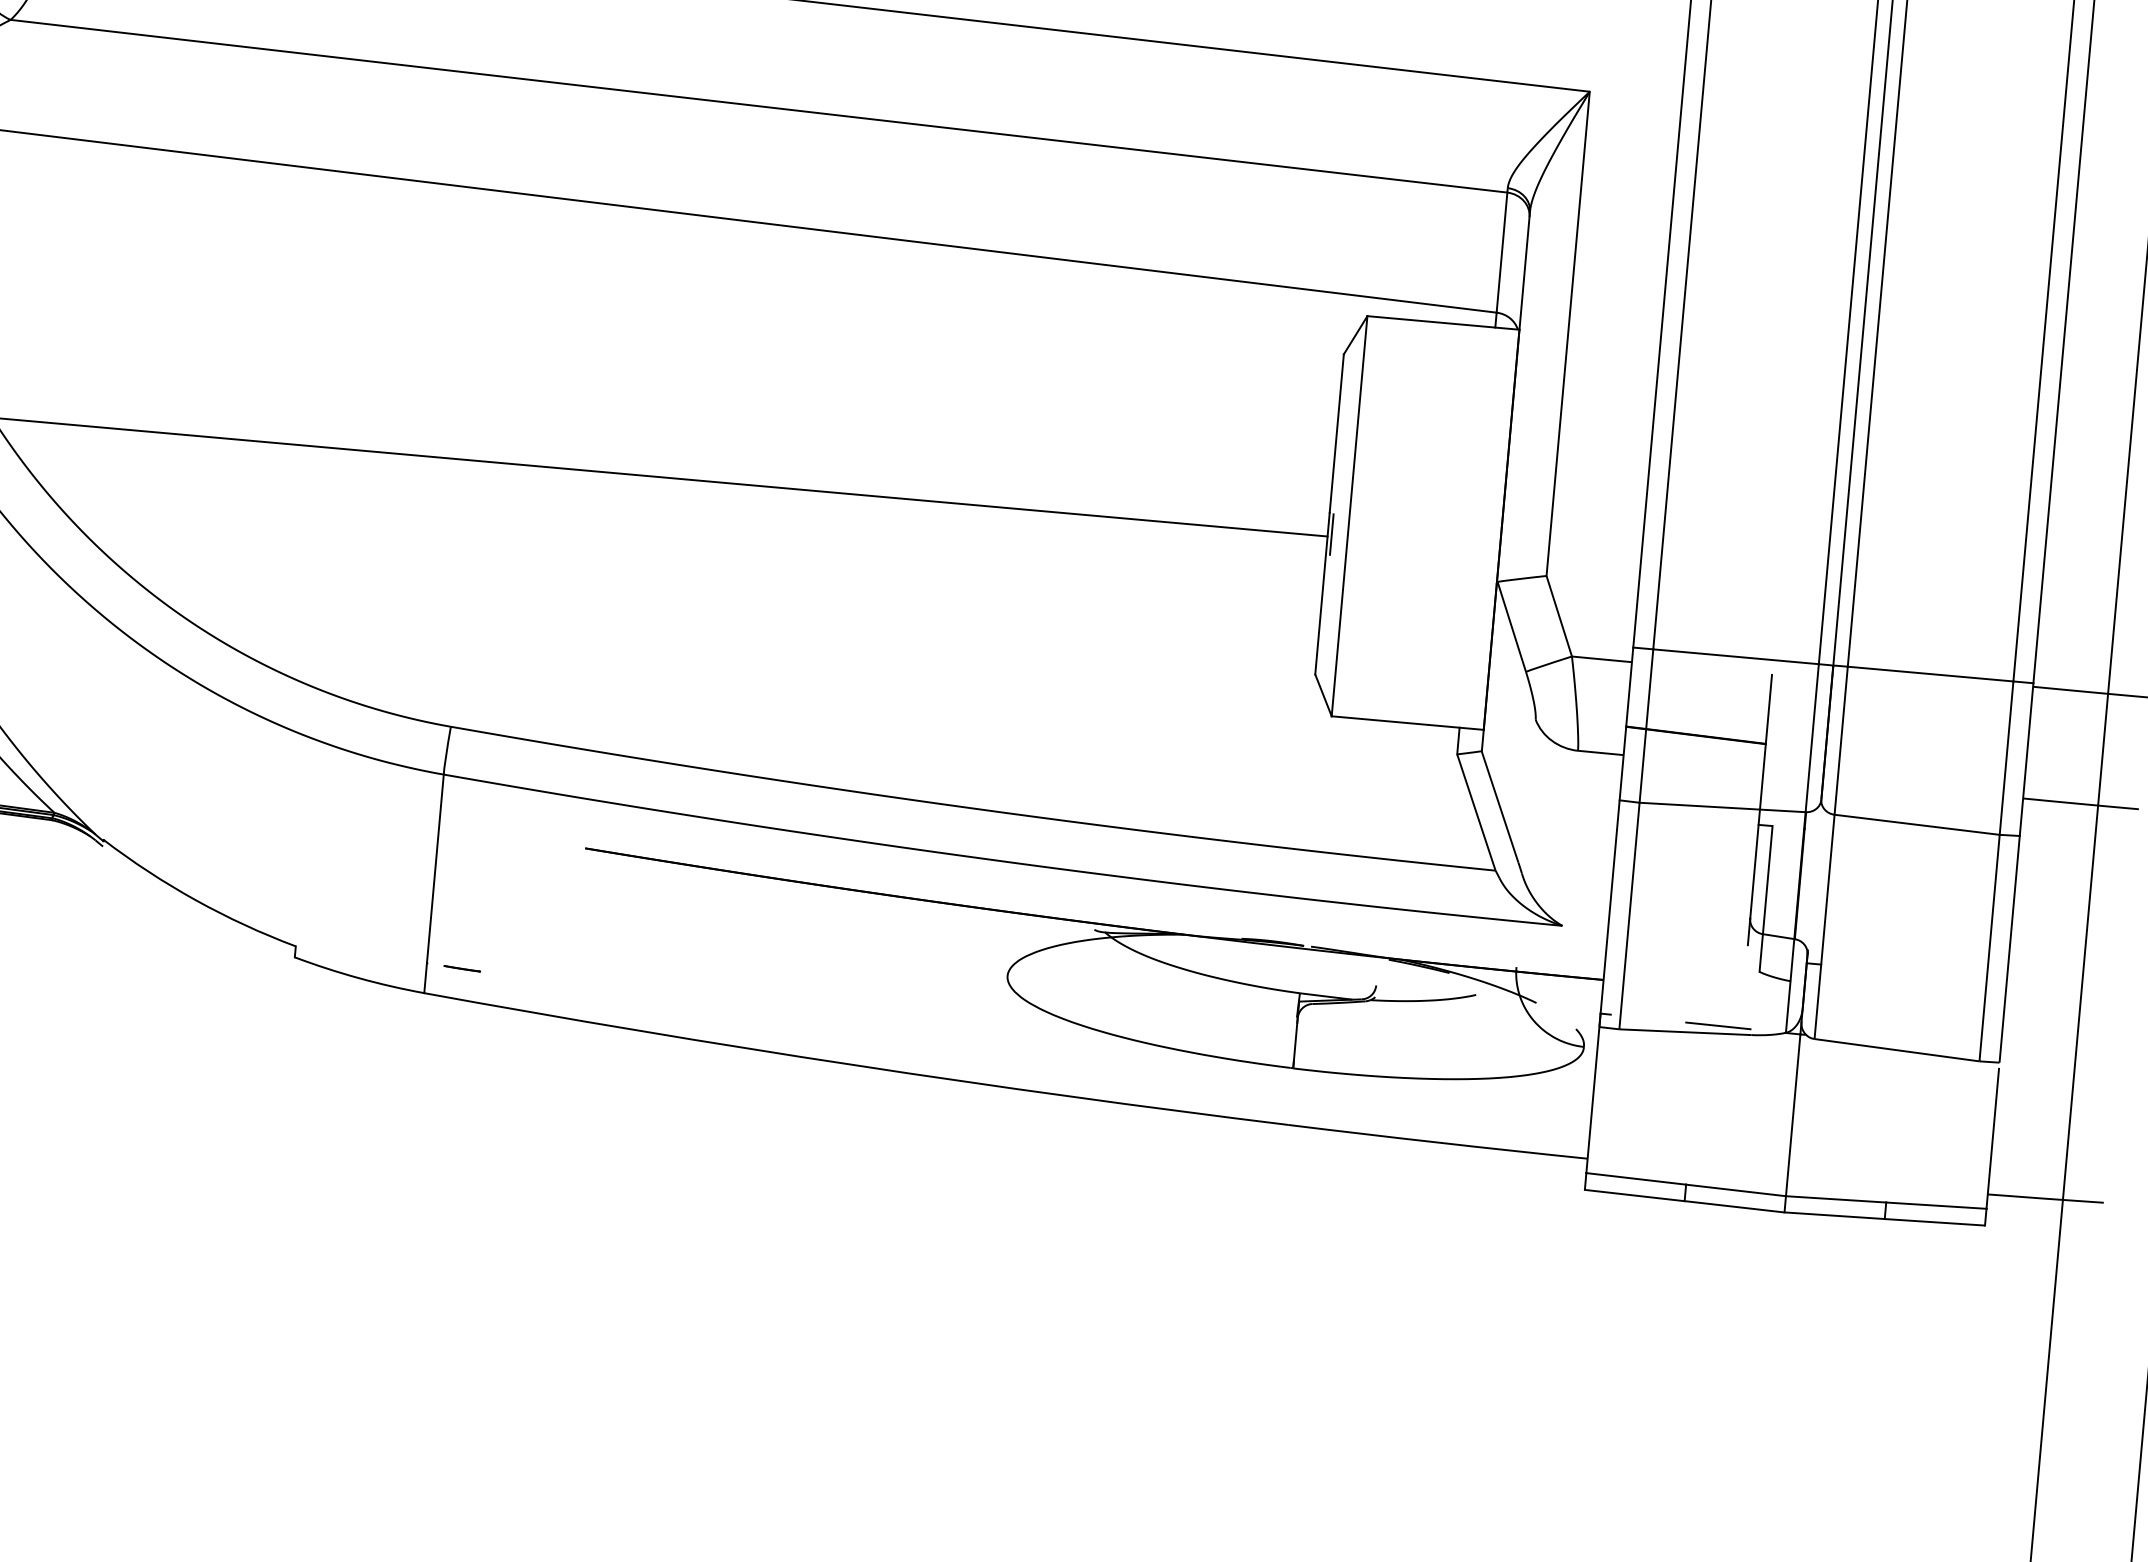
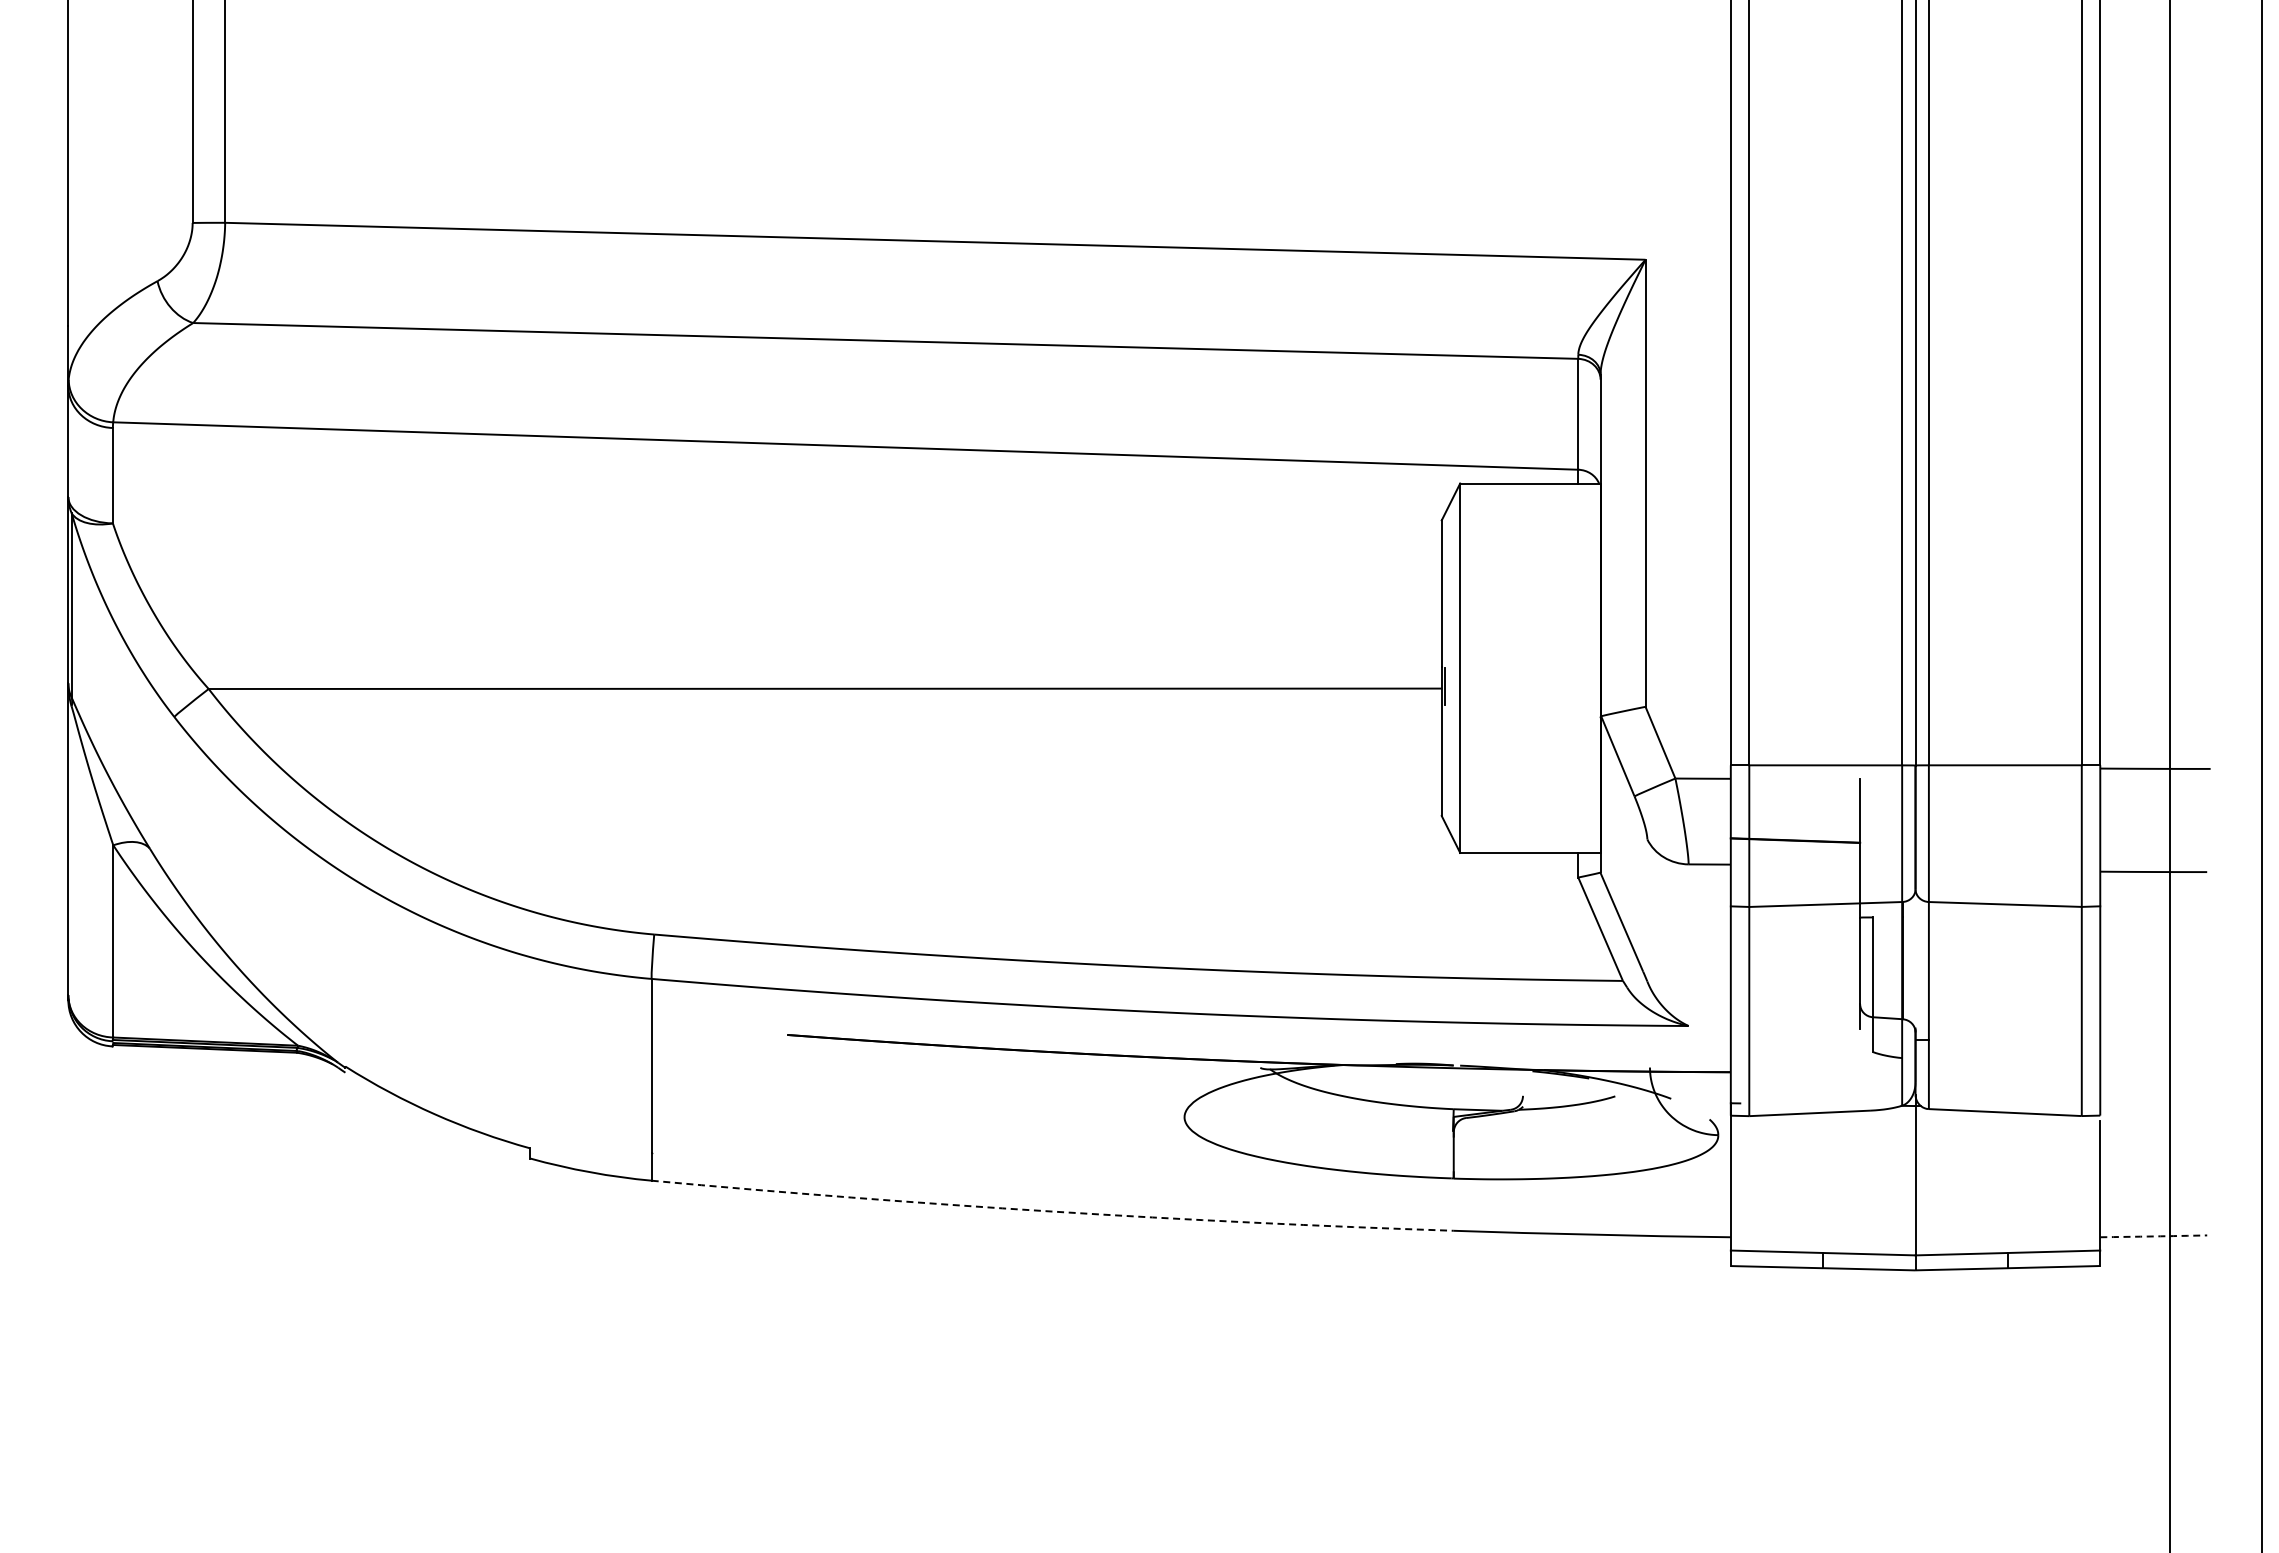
line: (461, 968) -> (683, 1155), removed
line: (1718, 1025) -> (1839, 1104), removed
arc: (855, 1065) -> (1052, 1211), solid -> dashed
arc: (2045, 1198) -> (2153, 1236), solid -> dashed

